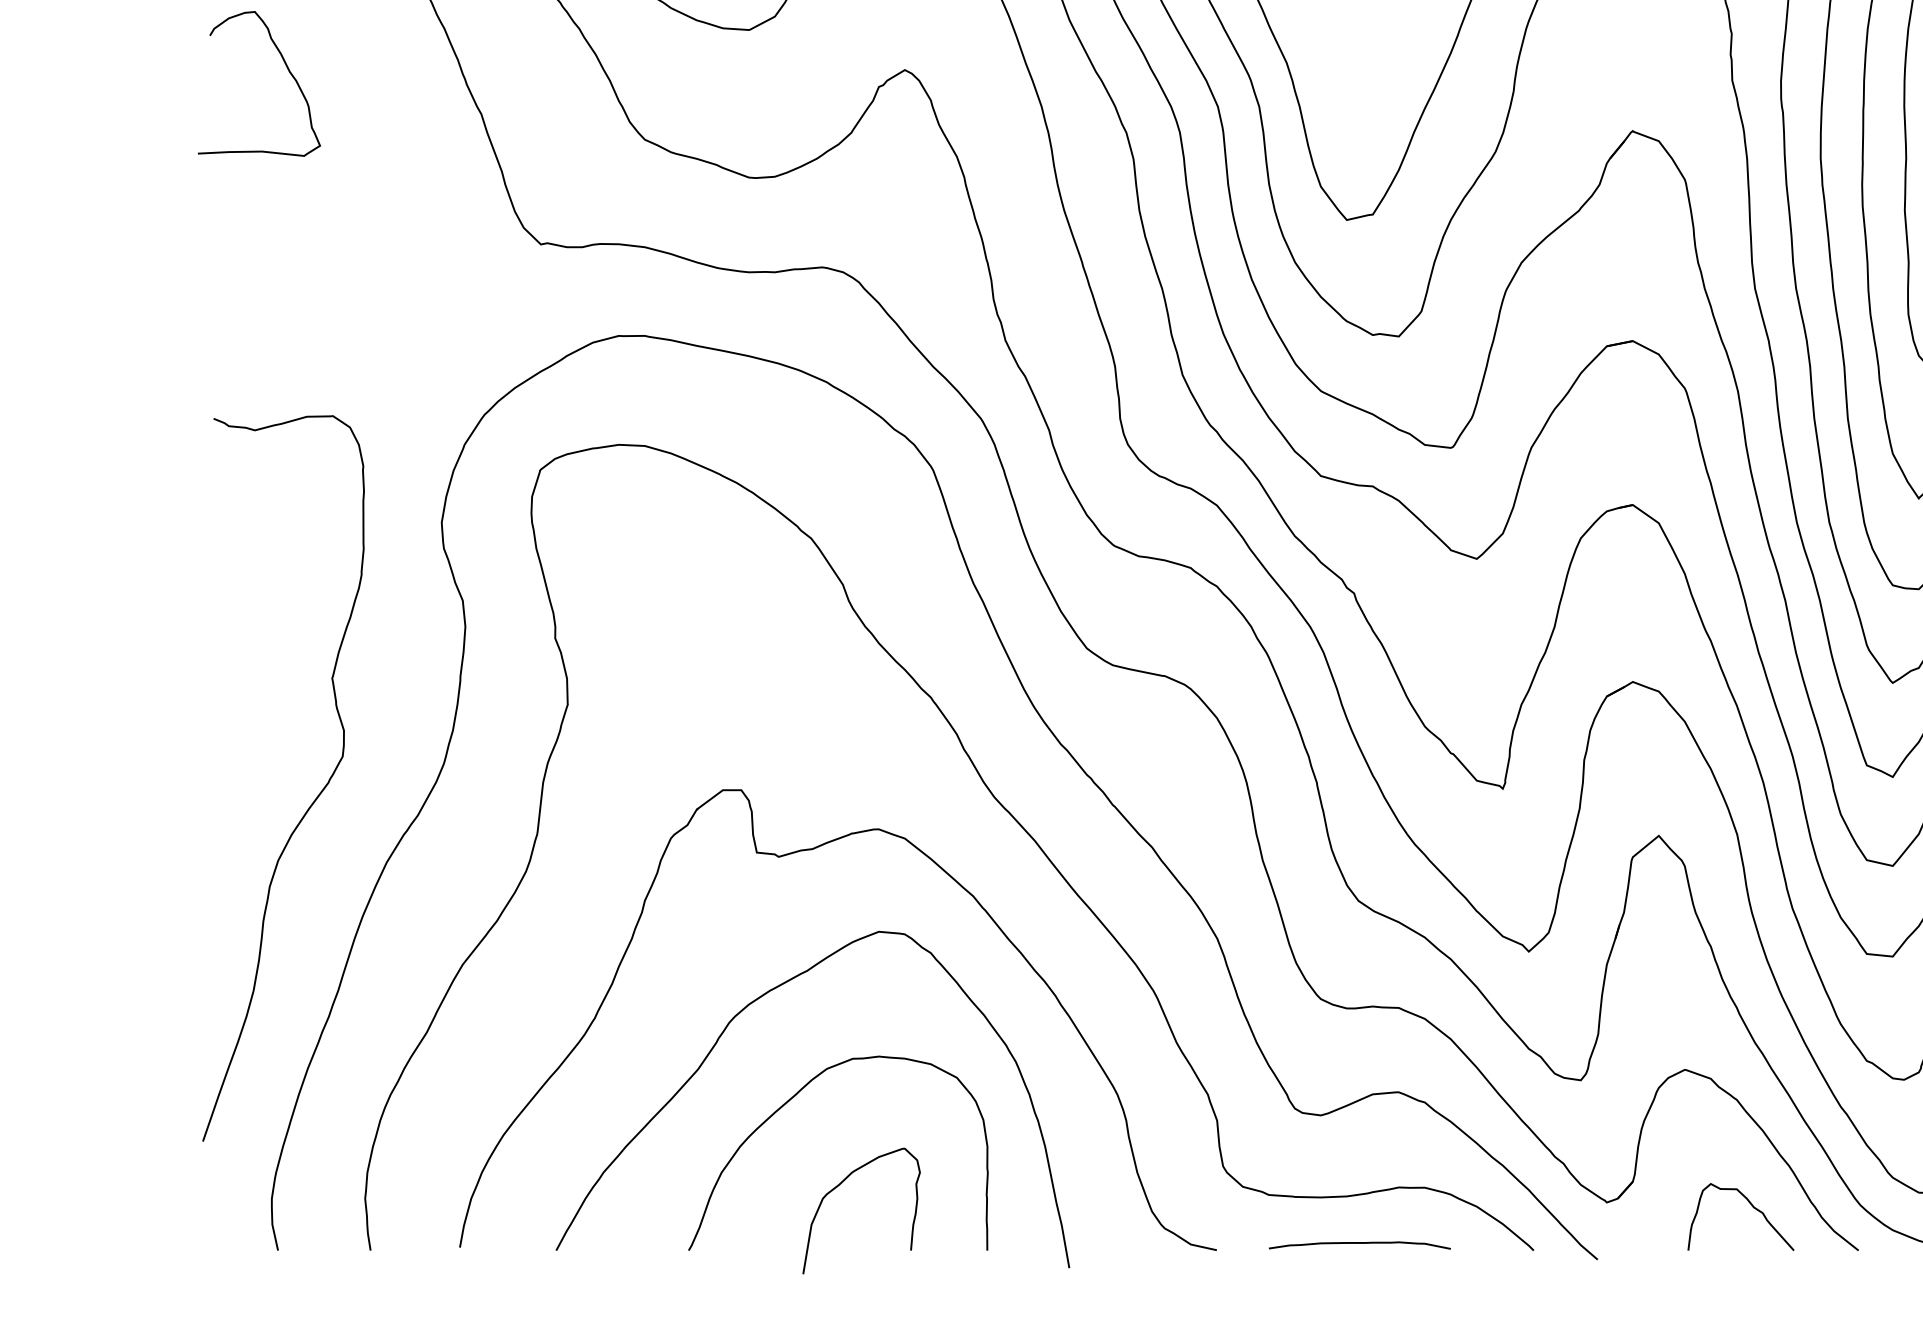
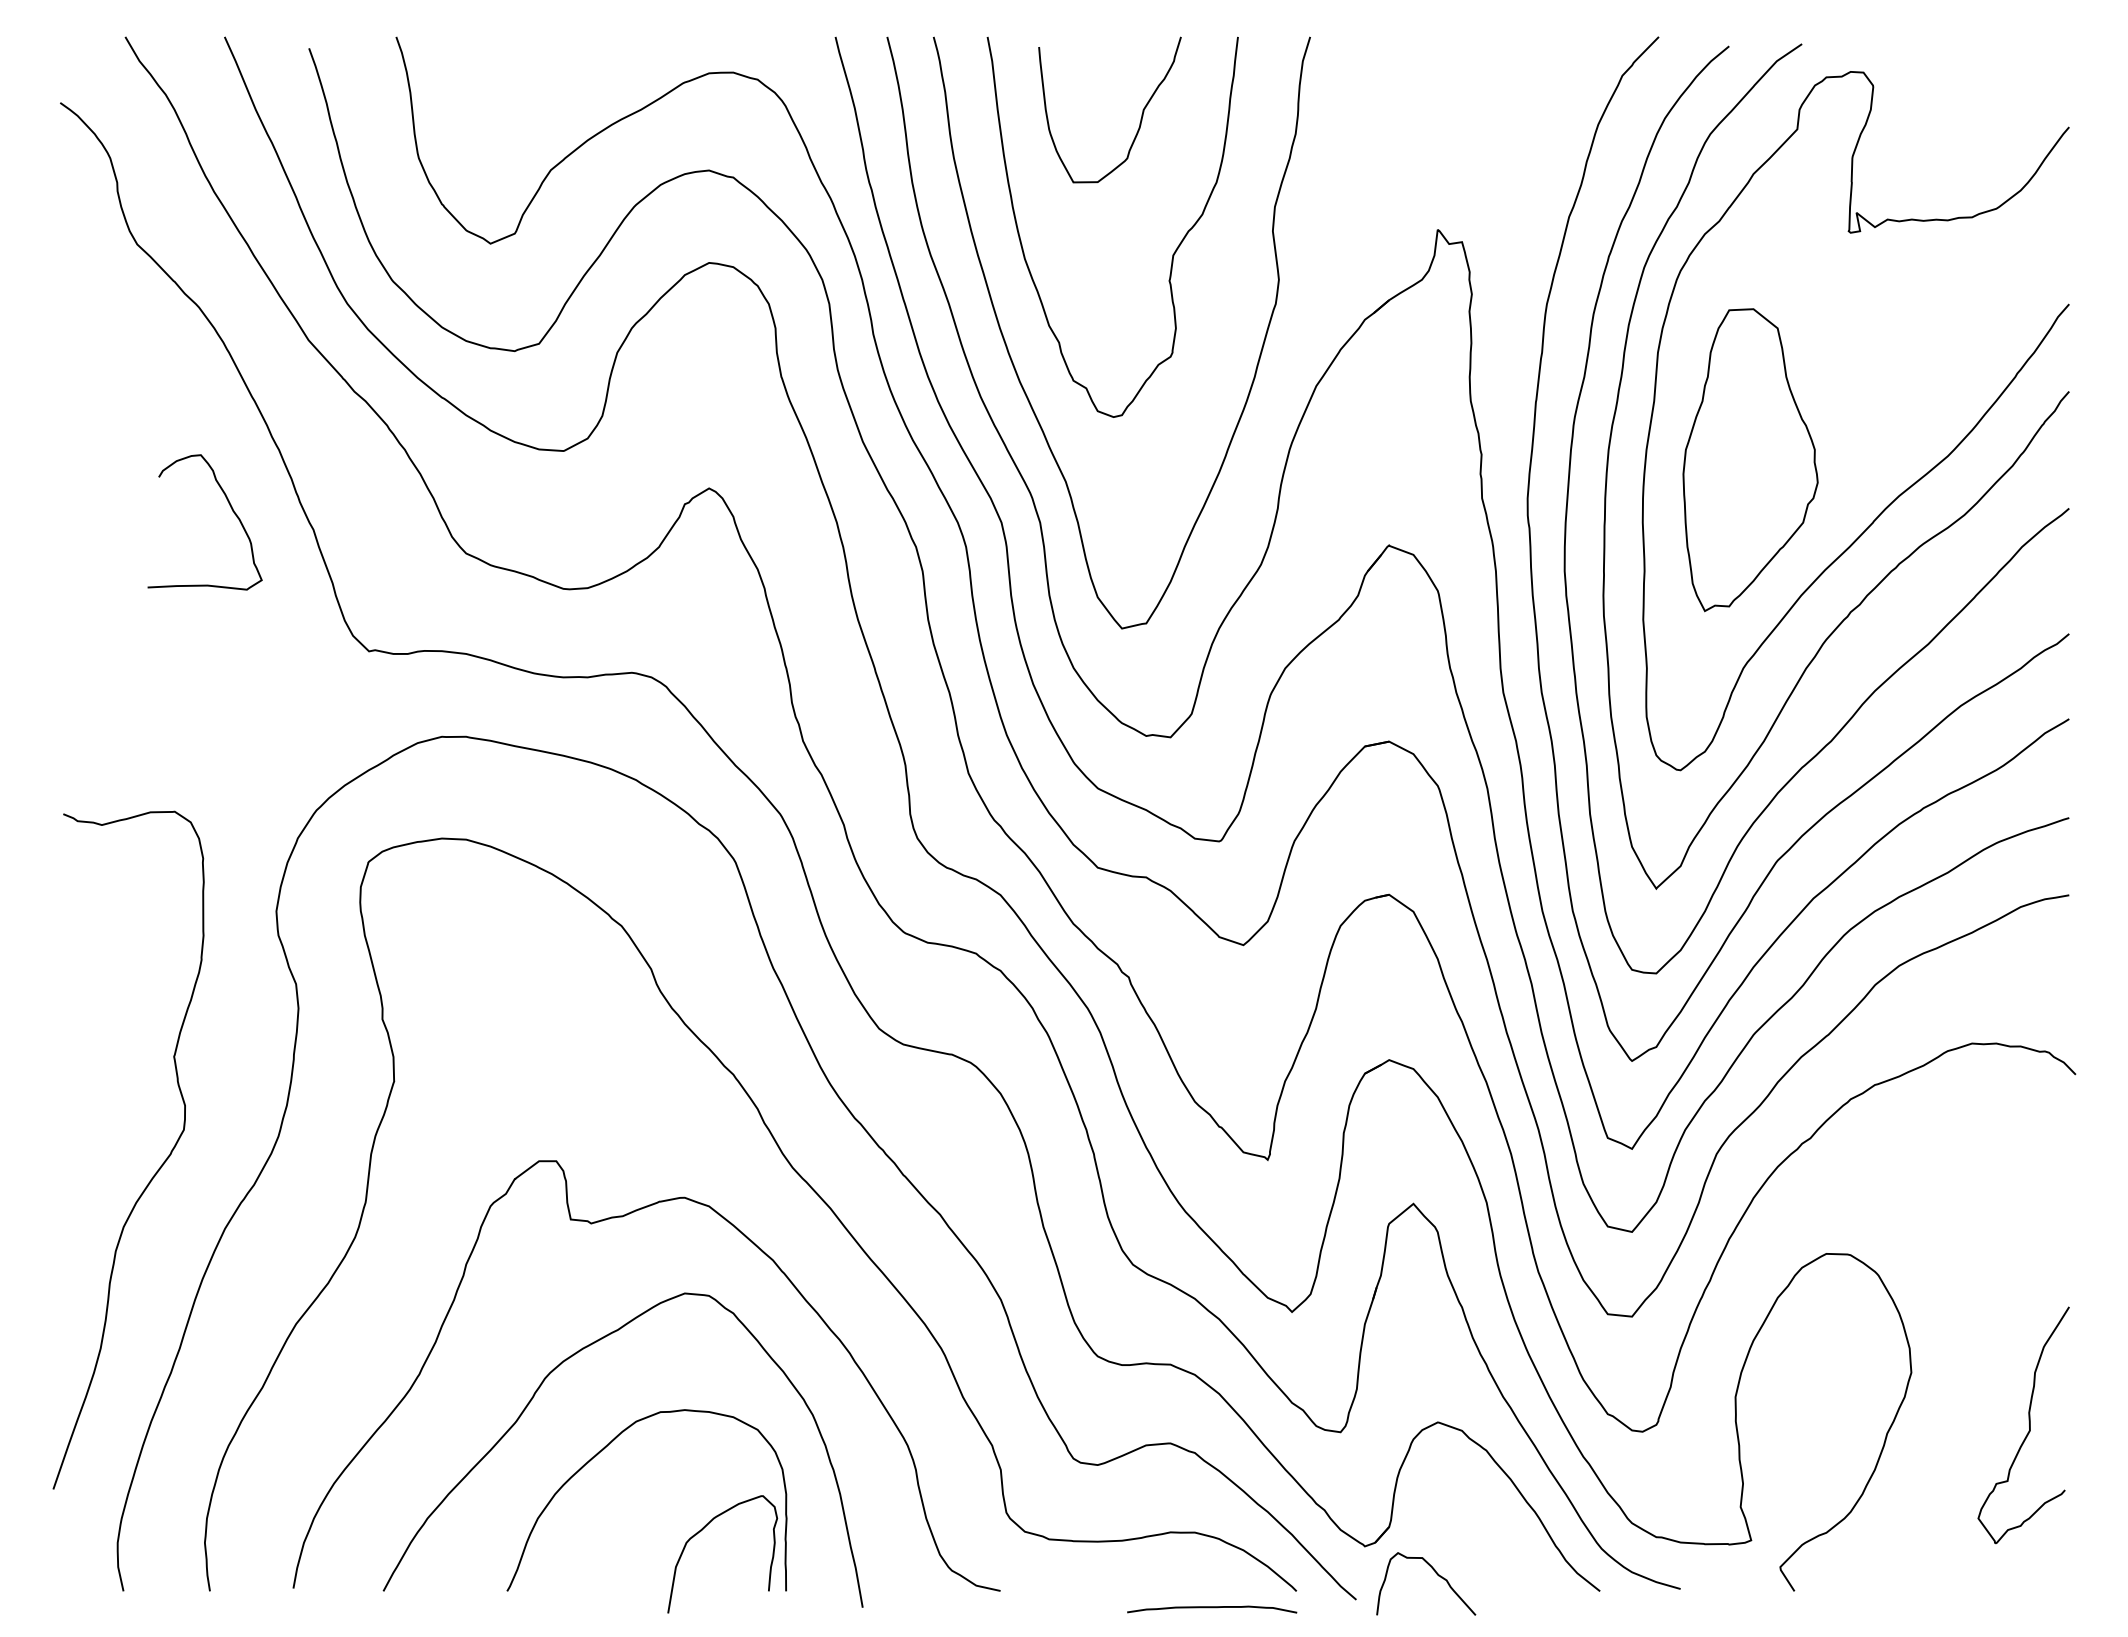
curve: (287, 70) -> (231, 509), moved
curve: (838, 1186) -> (701, 1531), moved
curve: (1750, 1205) -> (1435, 1573), moved
curve: (1360, 1244) -> (1212, 1608), moved

